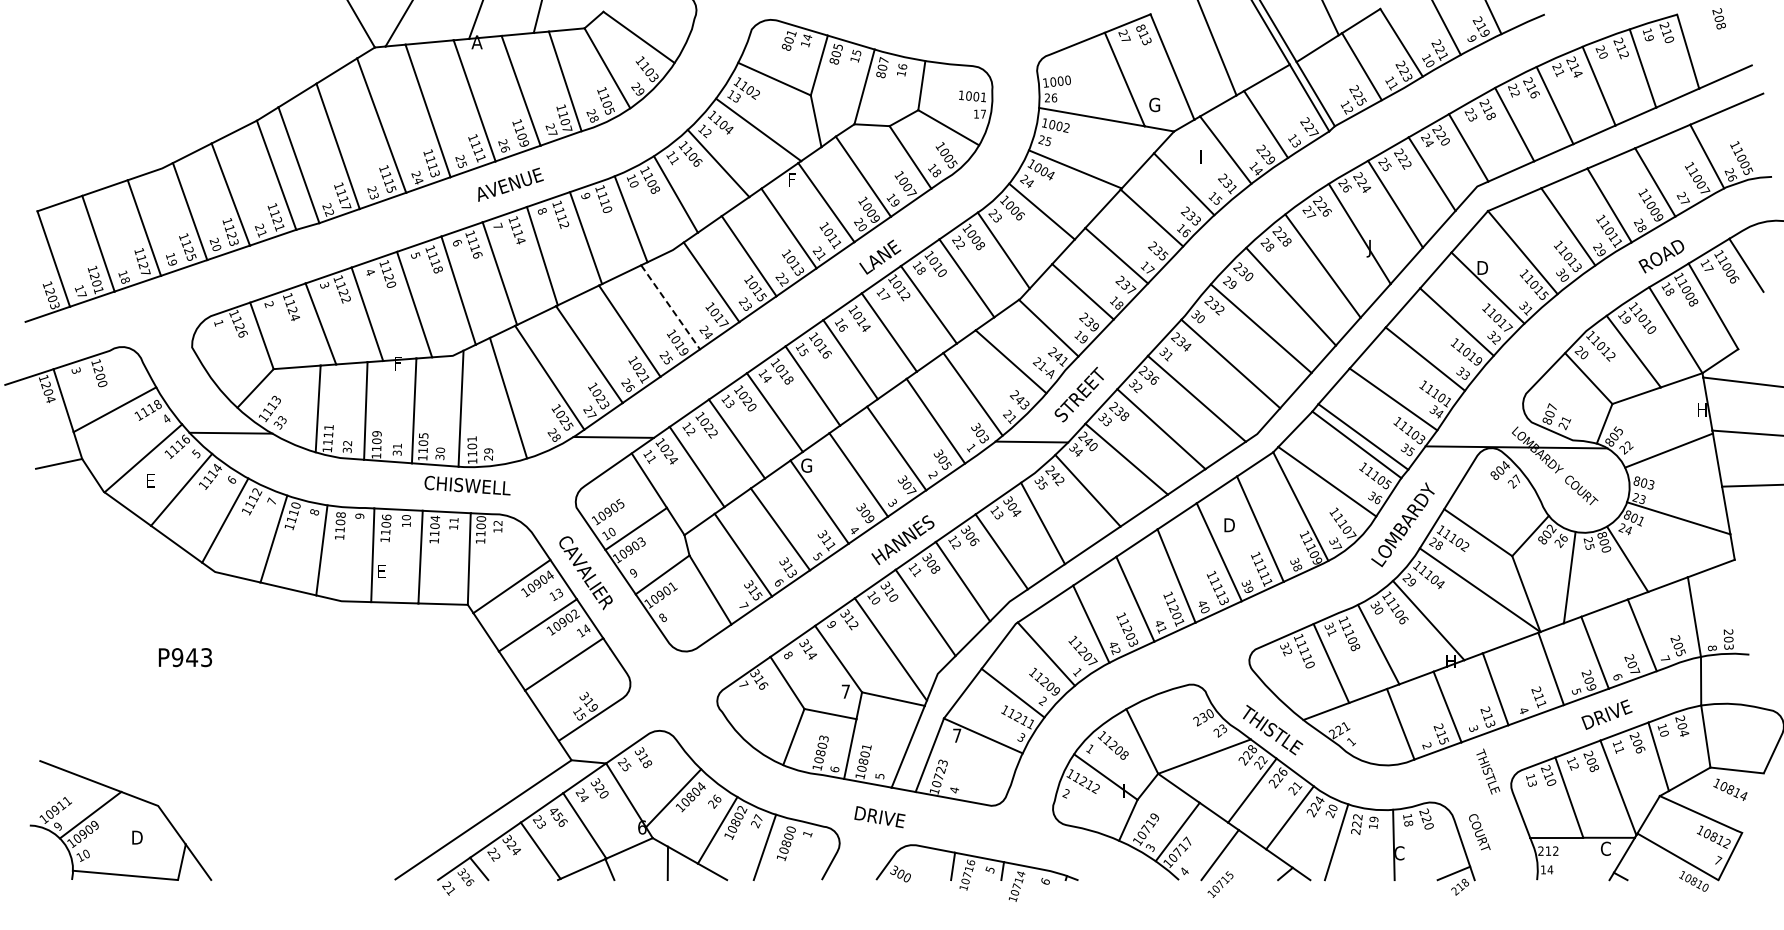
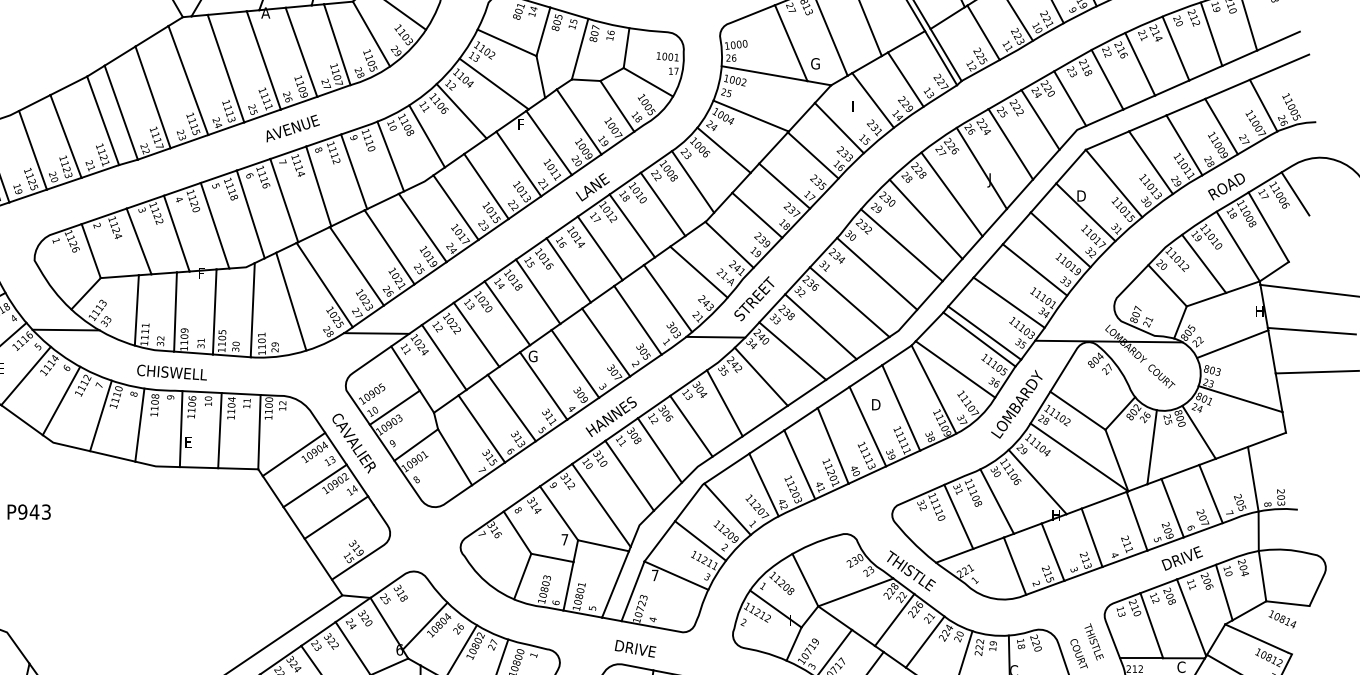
line: (670, 307) -> (422, 228), dashed -> solid
text: (467, 485) -> (172, 372), moved
text: (1488, 771) -> (1094, 641), moved
text: (557, 816) -> (331, 641), 456 -> 322
text: (879, 817) -> (635, 649), moved

